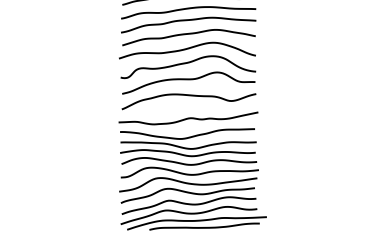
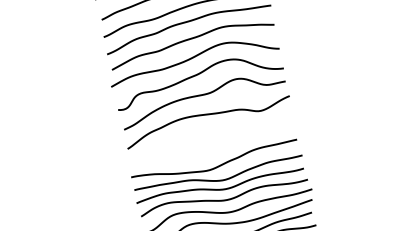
curve: (188, 118) -> (212, 143), removed

